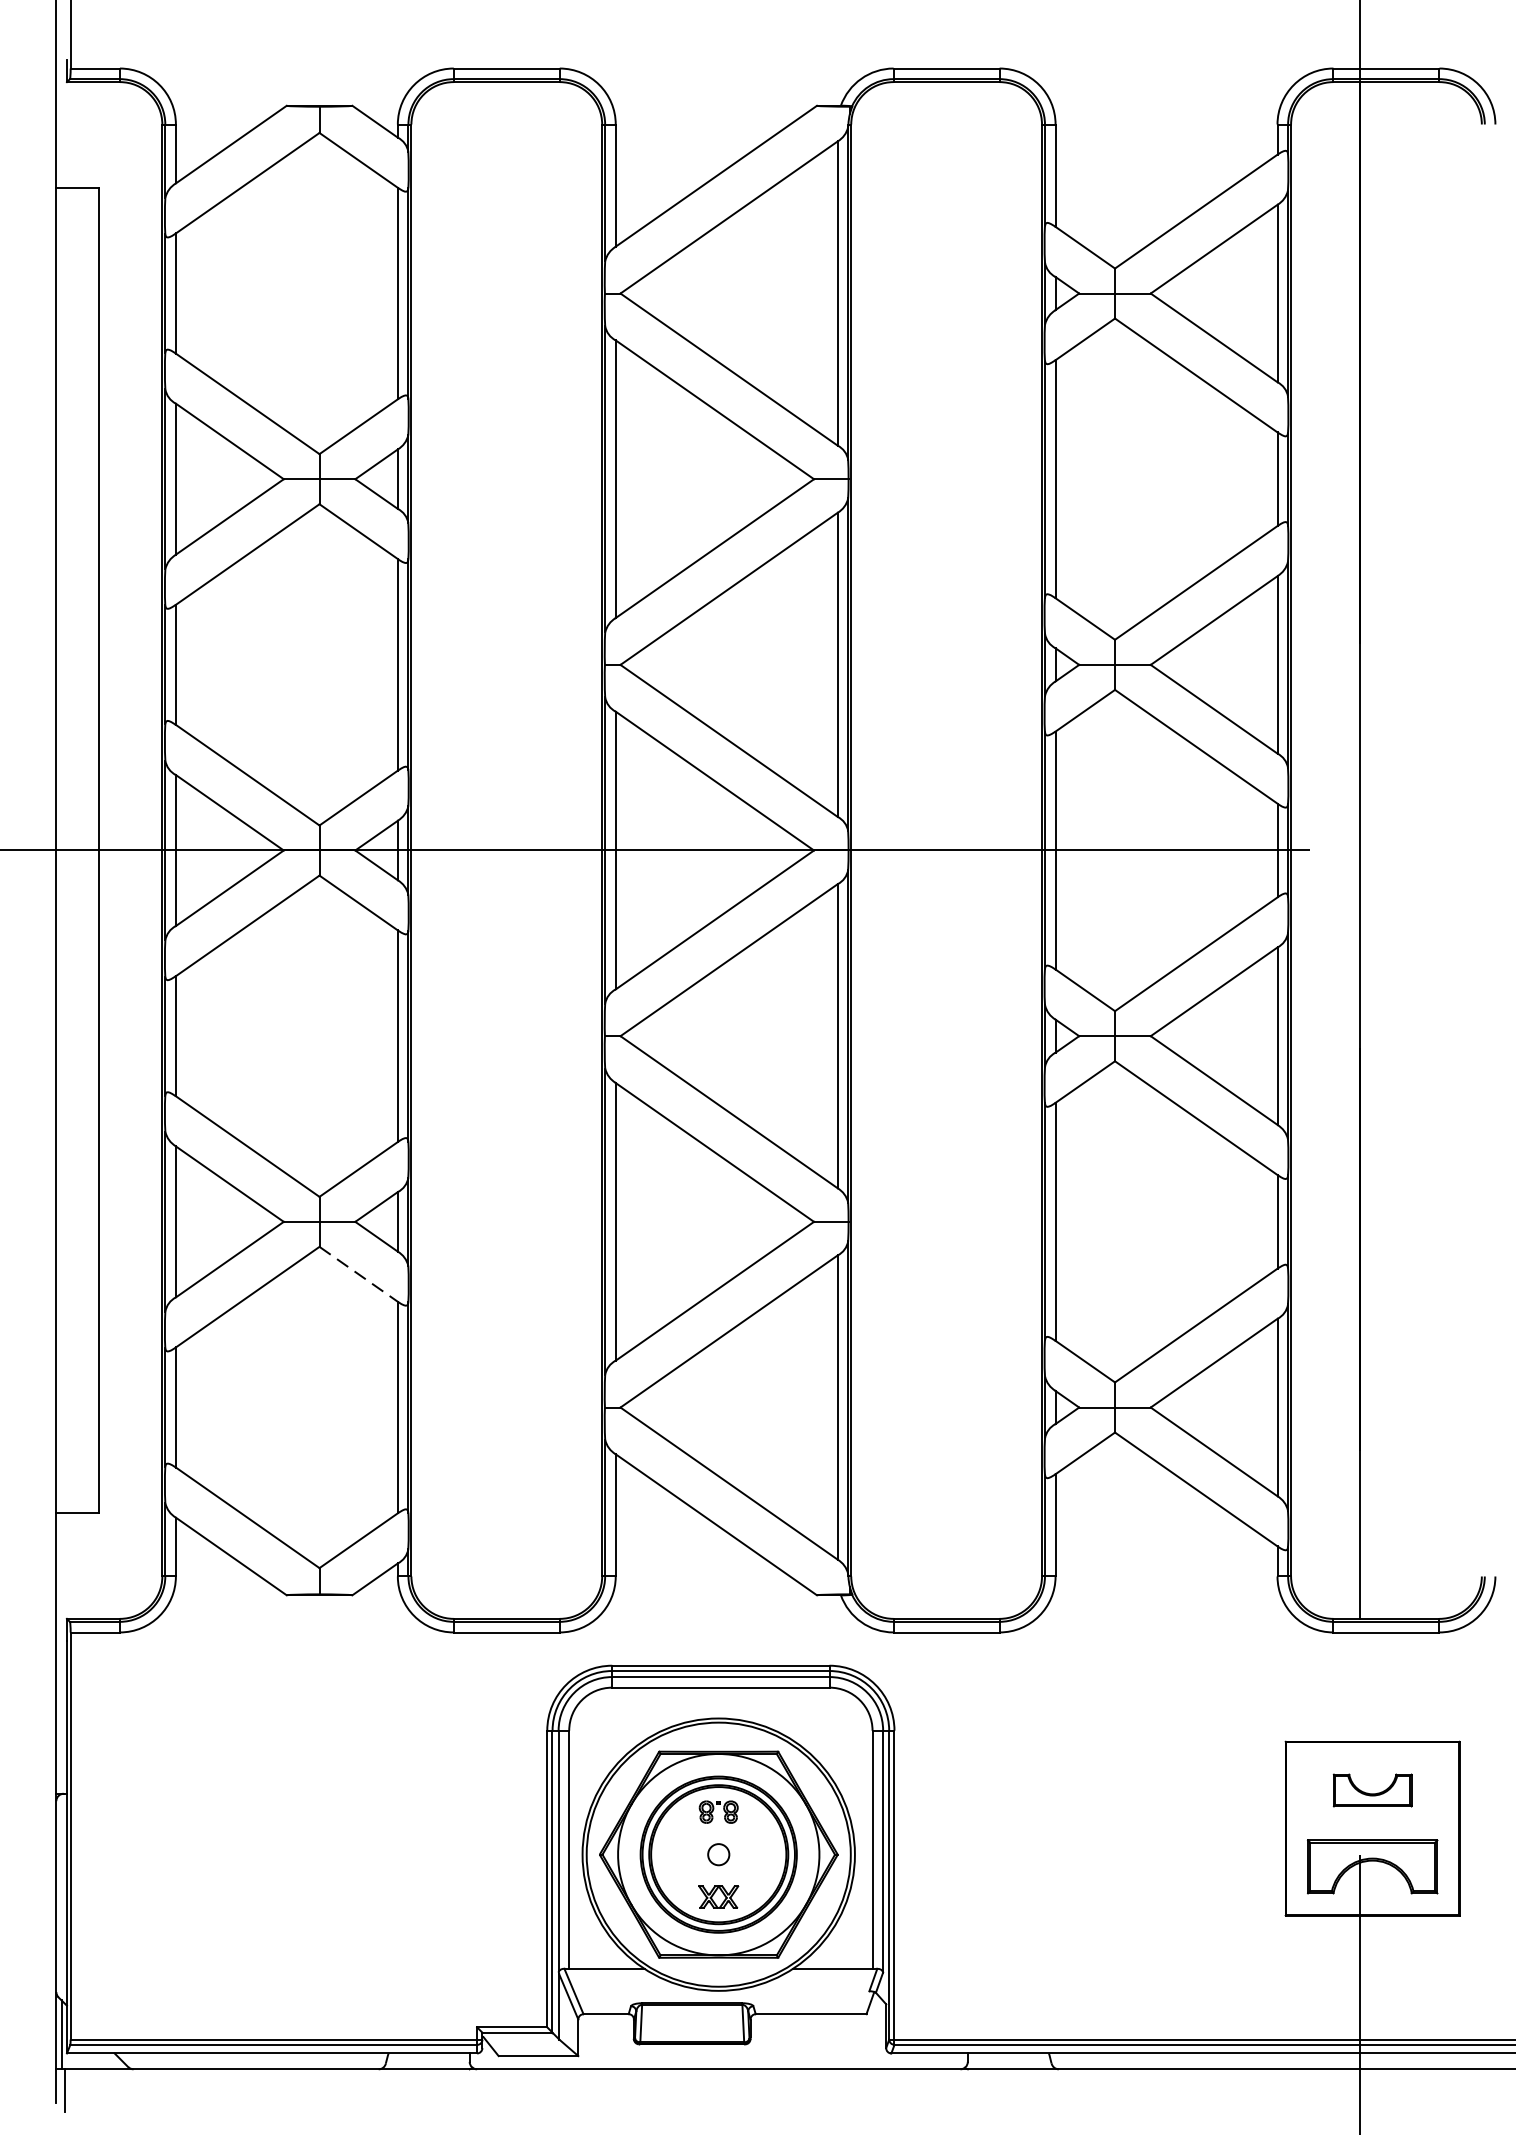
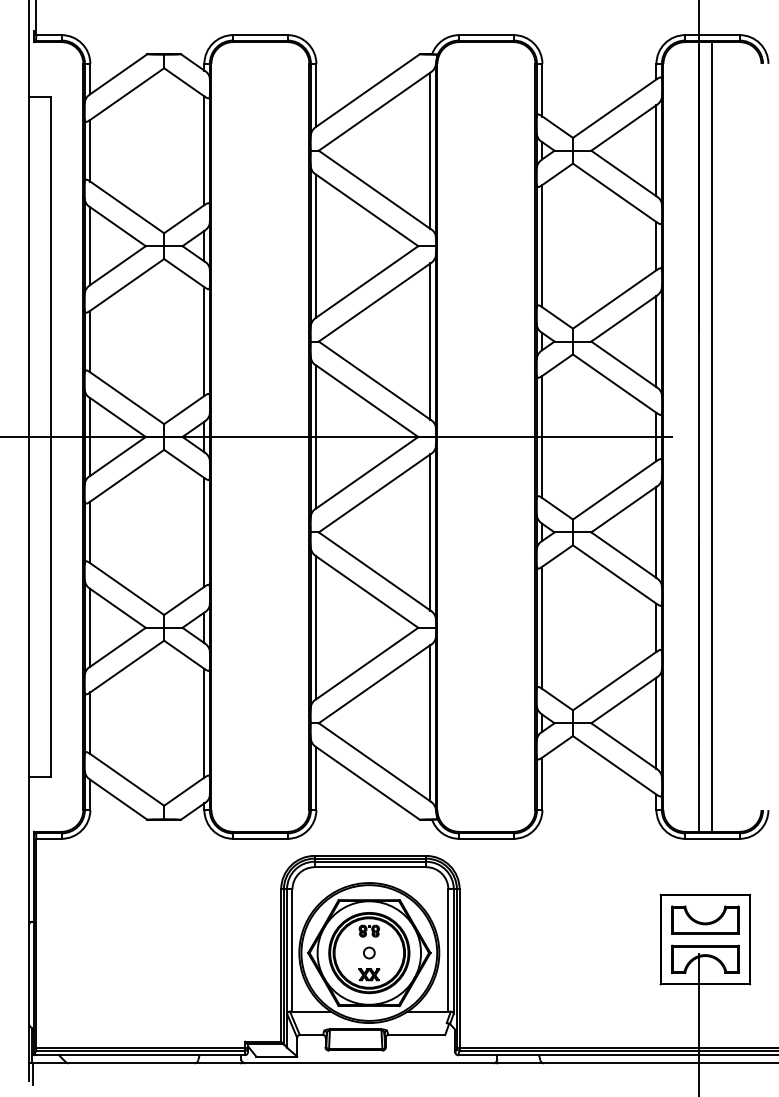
line: (1386, 849) -> (712, 436), added
line: (359, 1273) -> (184, 654), dashed -> solid
part: (1372, 1789) -> (705, 919), size x1.67

